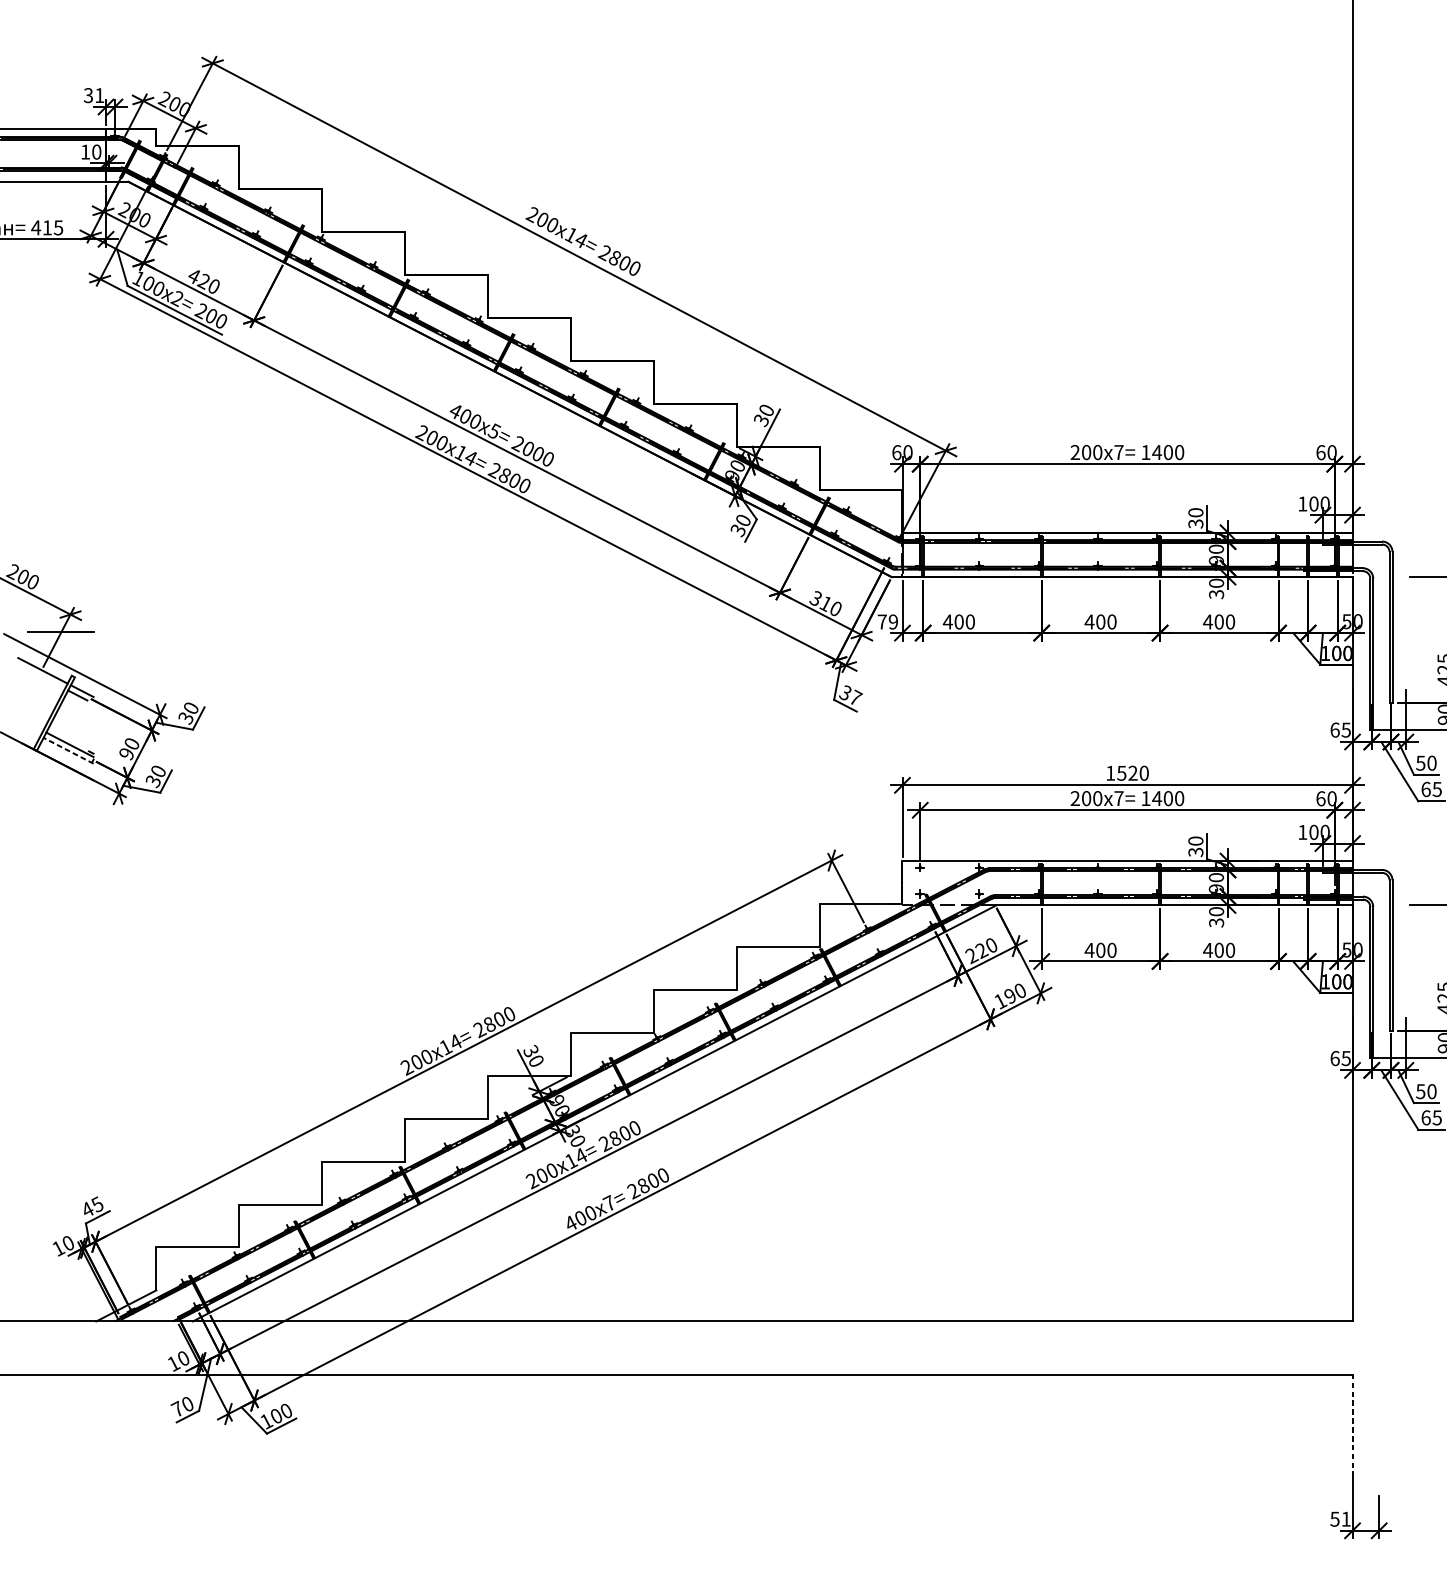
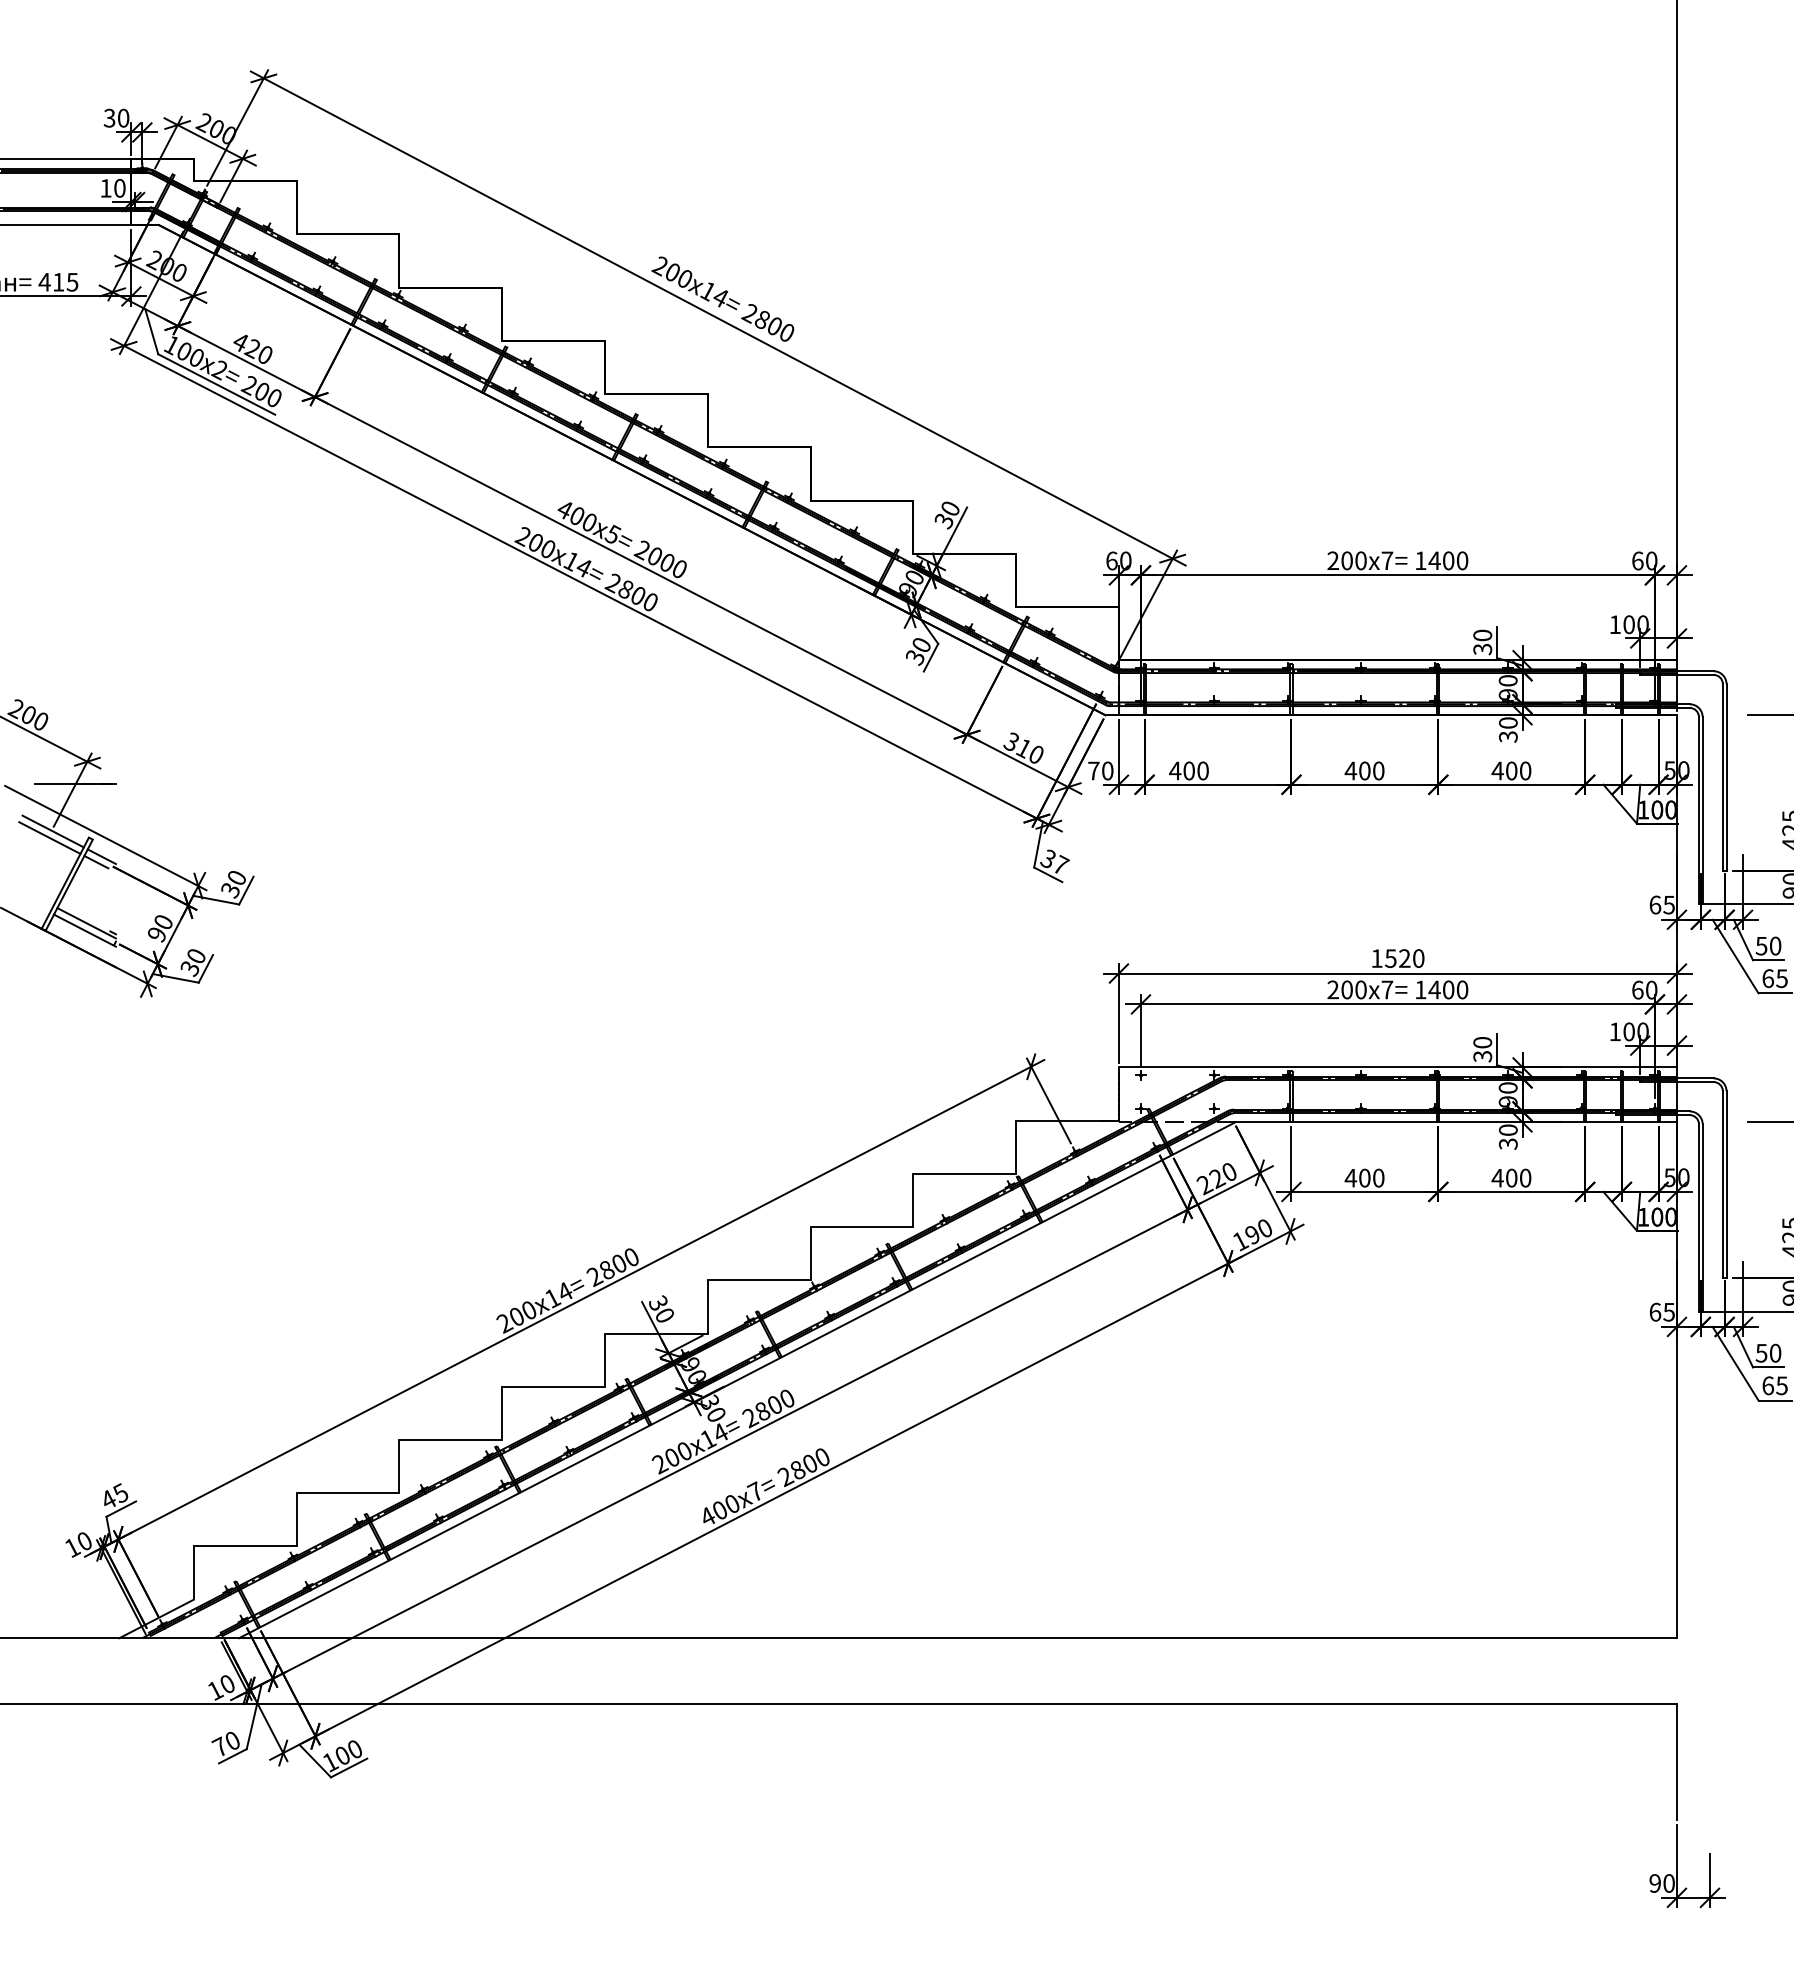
text: (99, 94) -> (123, 117), 31 -> 30
text: (893, 621) -> (1107, 770), 79 -> 70
line: (39, 675) -> (49, 837), added
line: (68, 750) -> (84, 930), dashed -> solid
line: (1352, 1421) -> (1676, 1762), dashed -> solid
text: (1340, 1519) -> (1661, 1883), 51 -> 90

